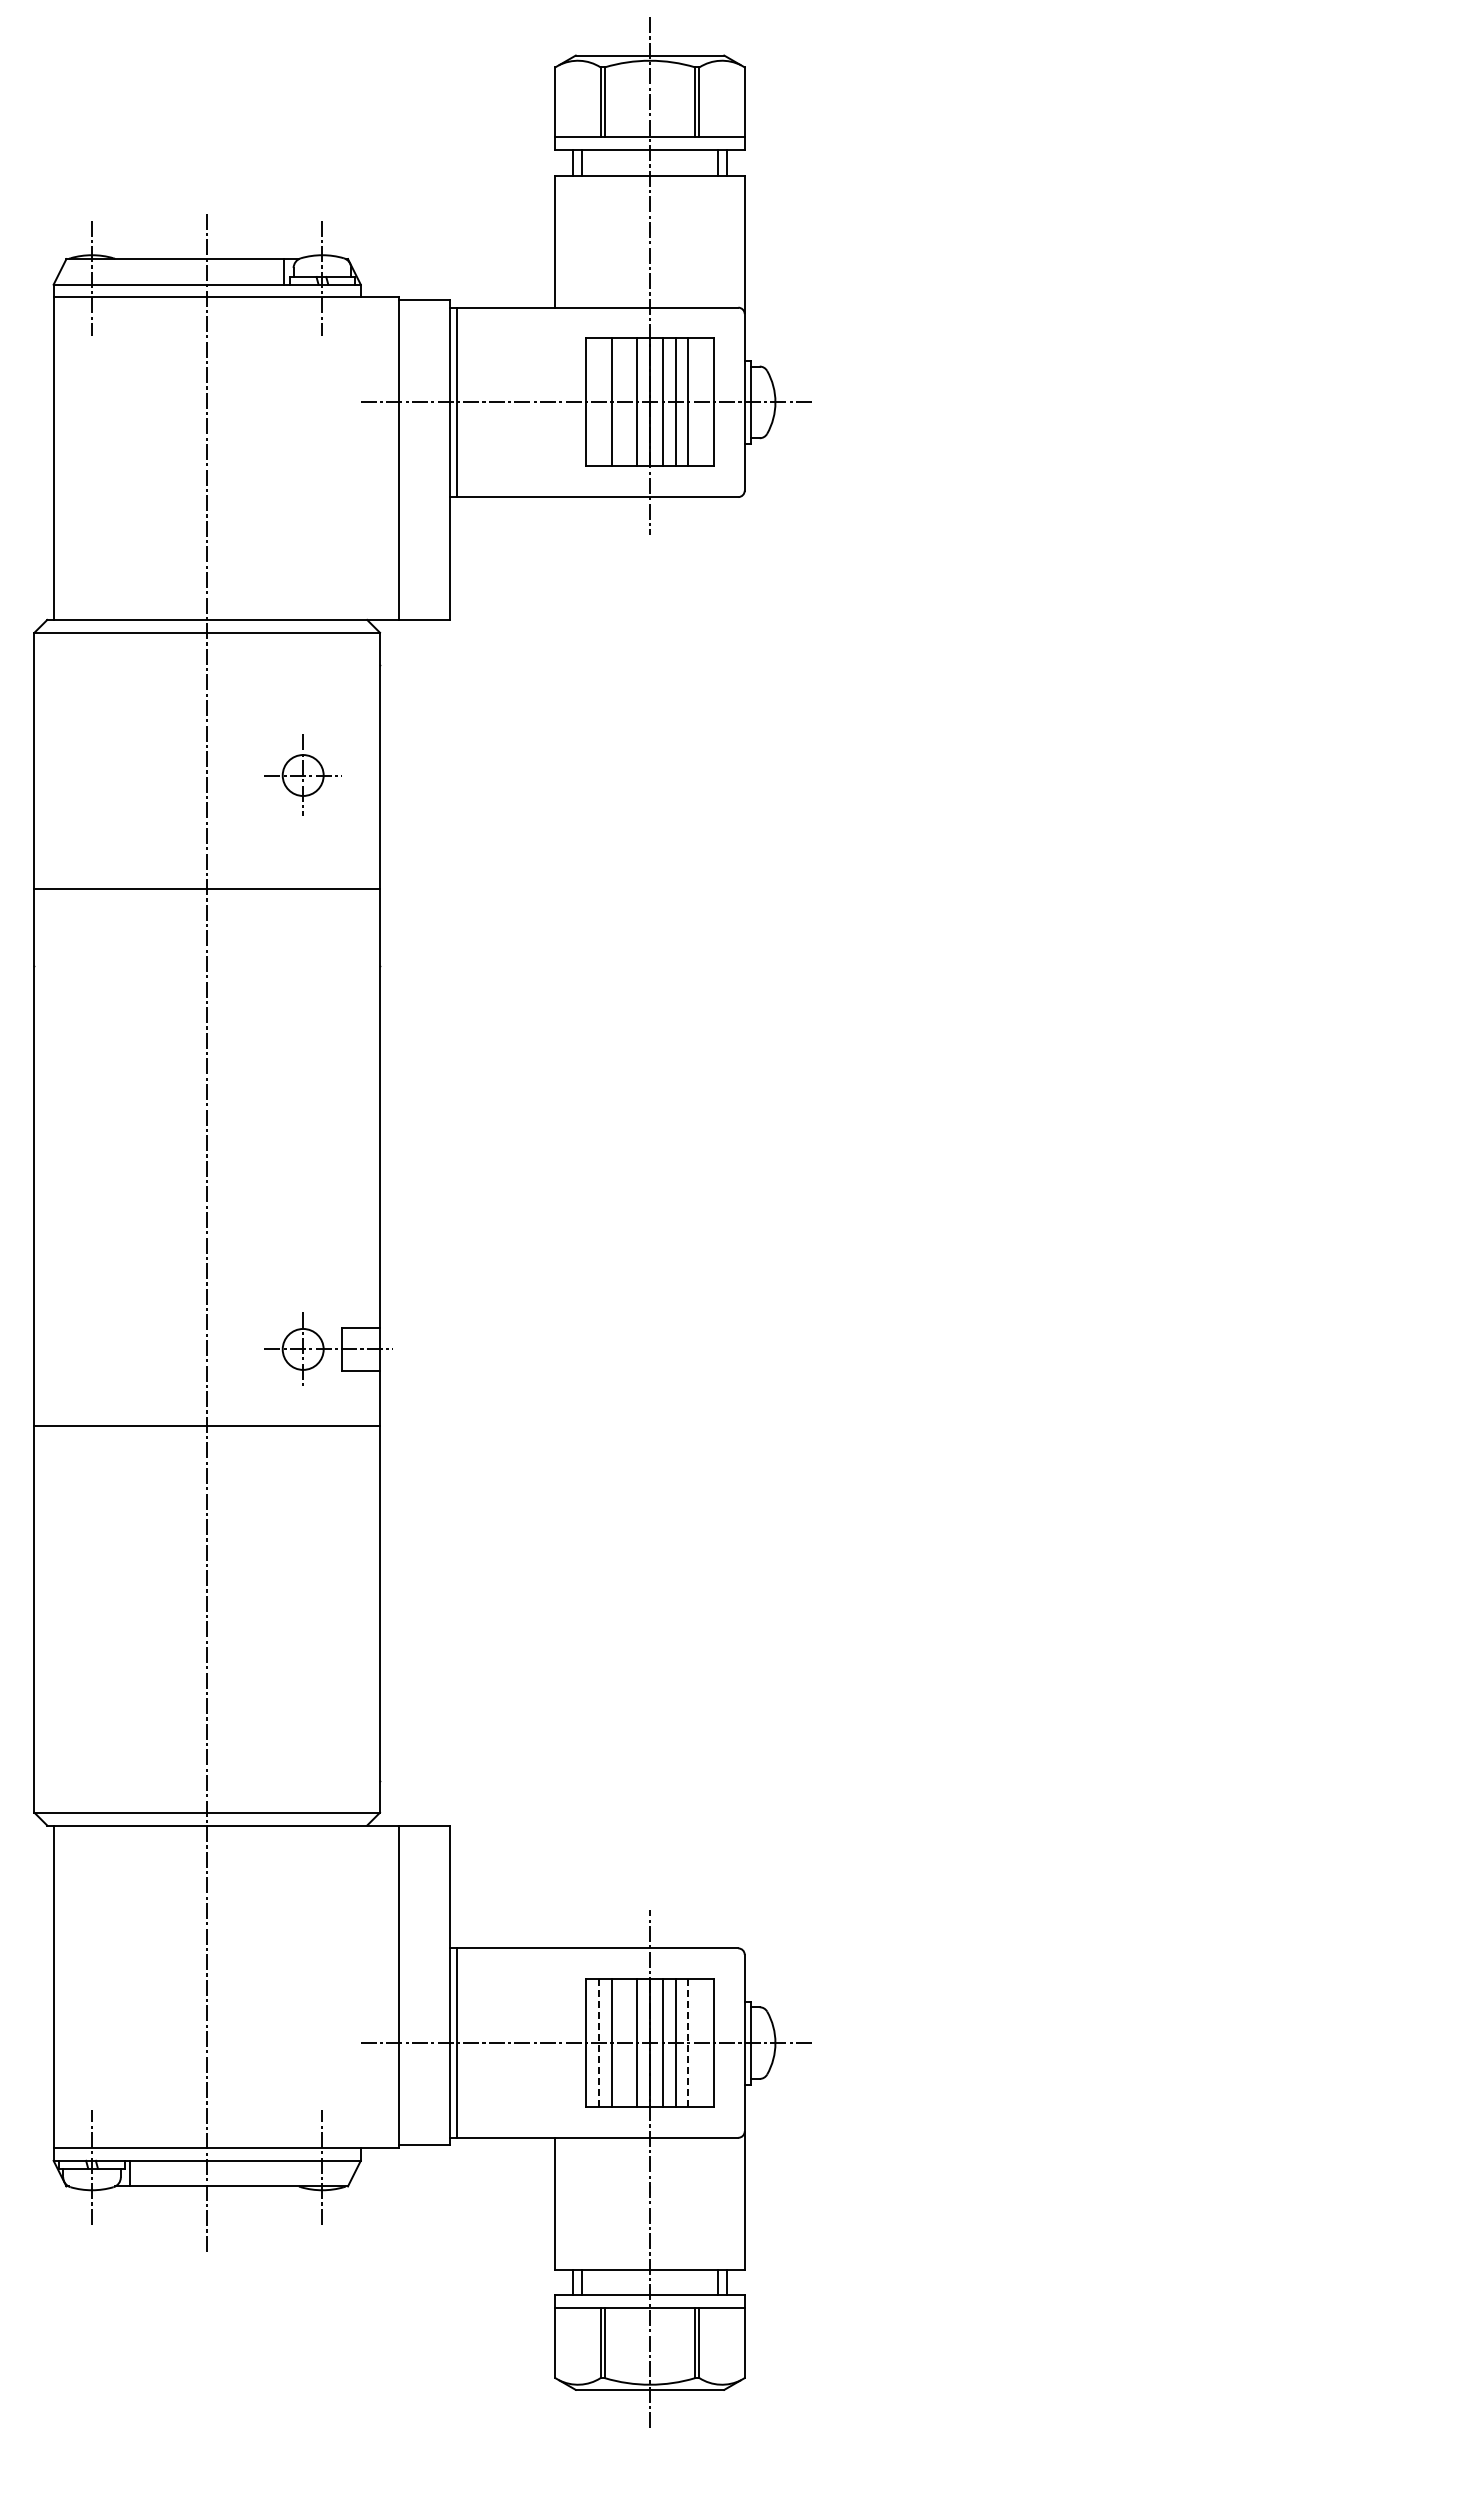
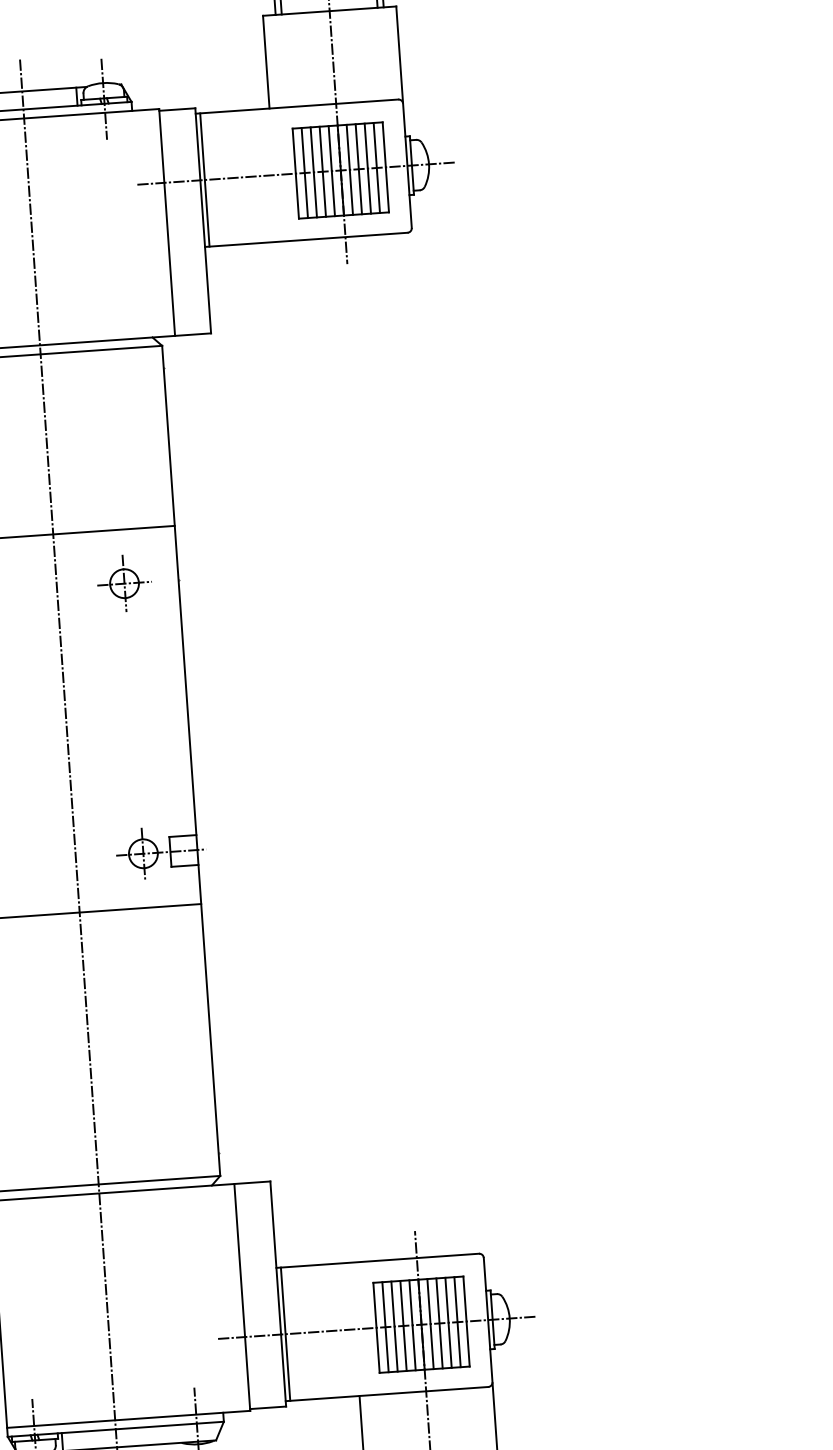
line: (598, 402) -> (304, 173), added
line: (624, 402) -> (322, 171), added
line: (701, 402) -> (377, 168), added
part: (302, 774) -> (123, 583), moved
line: (598, 2043) -> (385, 1327), dashed -> solid
line: (624, 2043) -> (403, 1326), added
line: (688, 2043) -> (448, 1323), dashed -> solid
line: (701, 2043) -> (457, 1322), added

